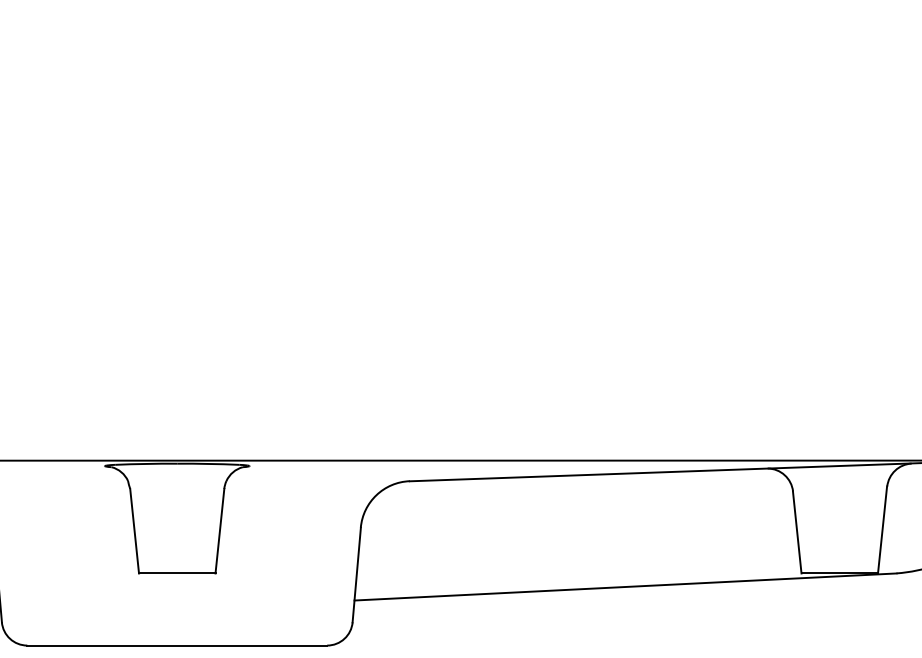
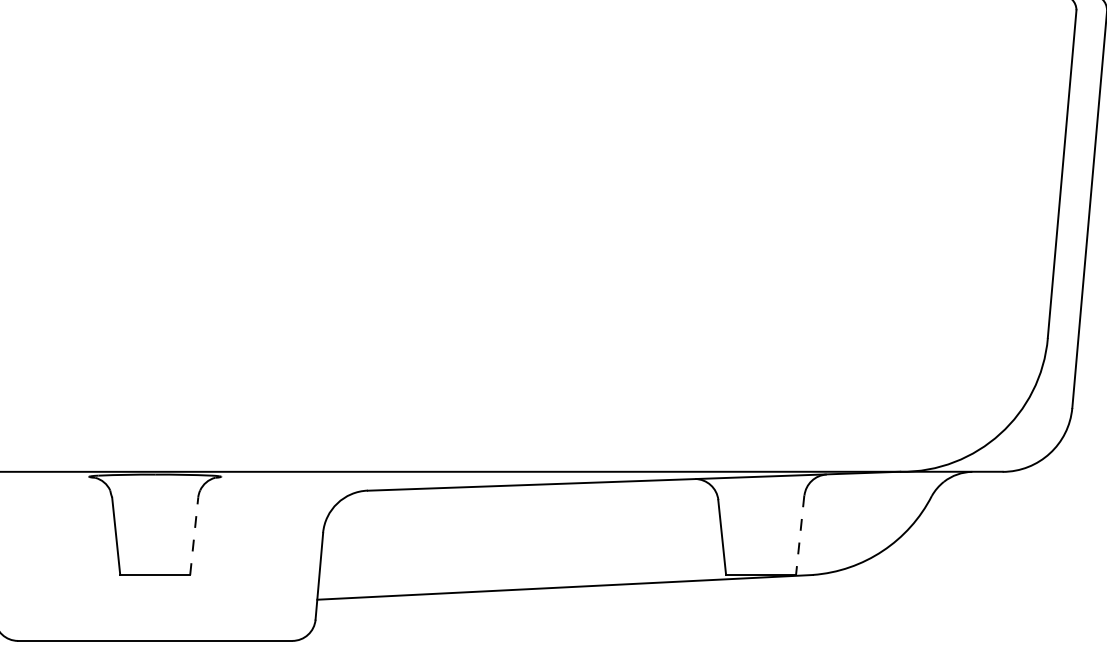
line: (882, 530) -> (800, 535), solid -> dashed
line: (220, 531) -> (194, 536), solid -> dashed

